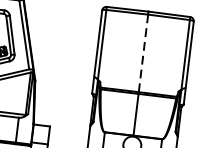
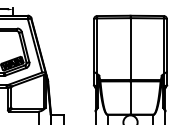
line: (143, 53) -> (130, 49), dashed -> solid

